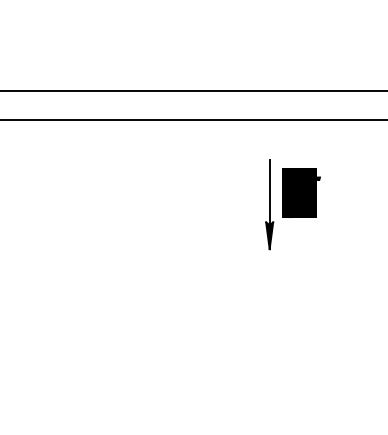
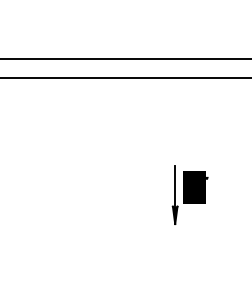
part: (291, 203) -> (189, 194), moved

